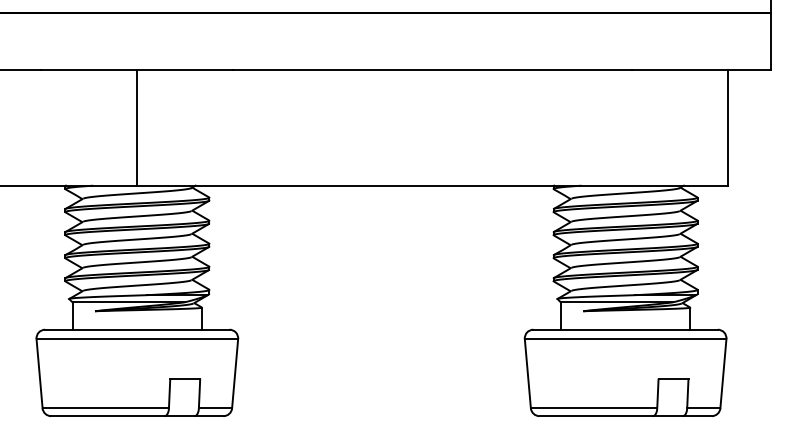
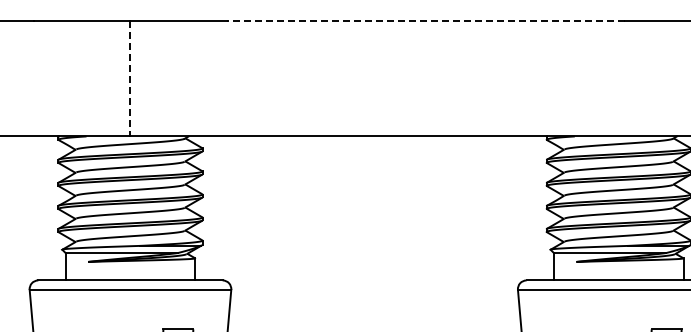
line: (432, 70) -> (425, 21), solid -> dashed
line: (137, 128) -> (130, 79), solid -> dashed

